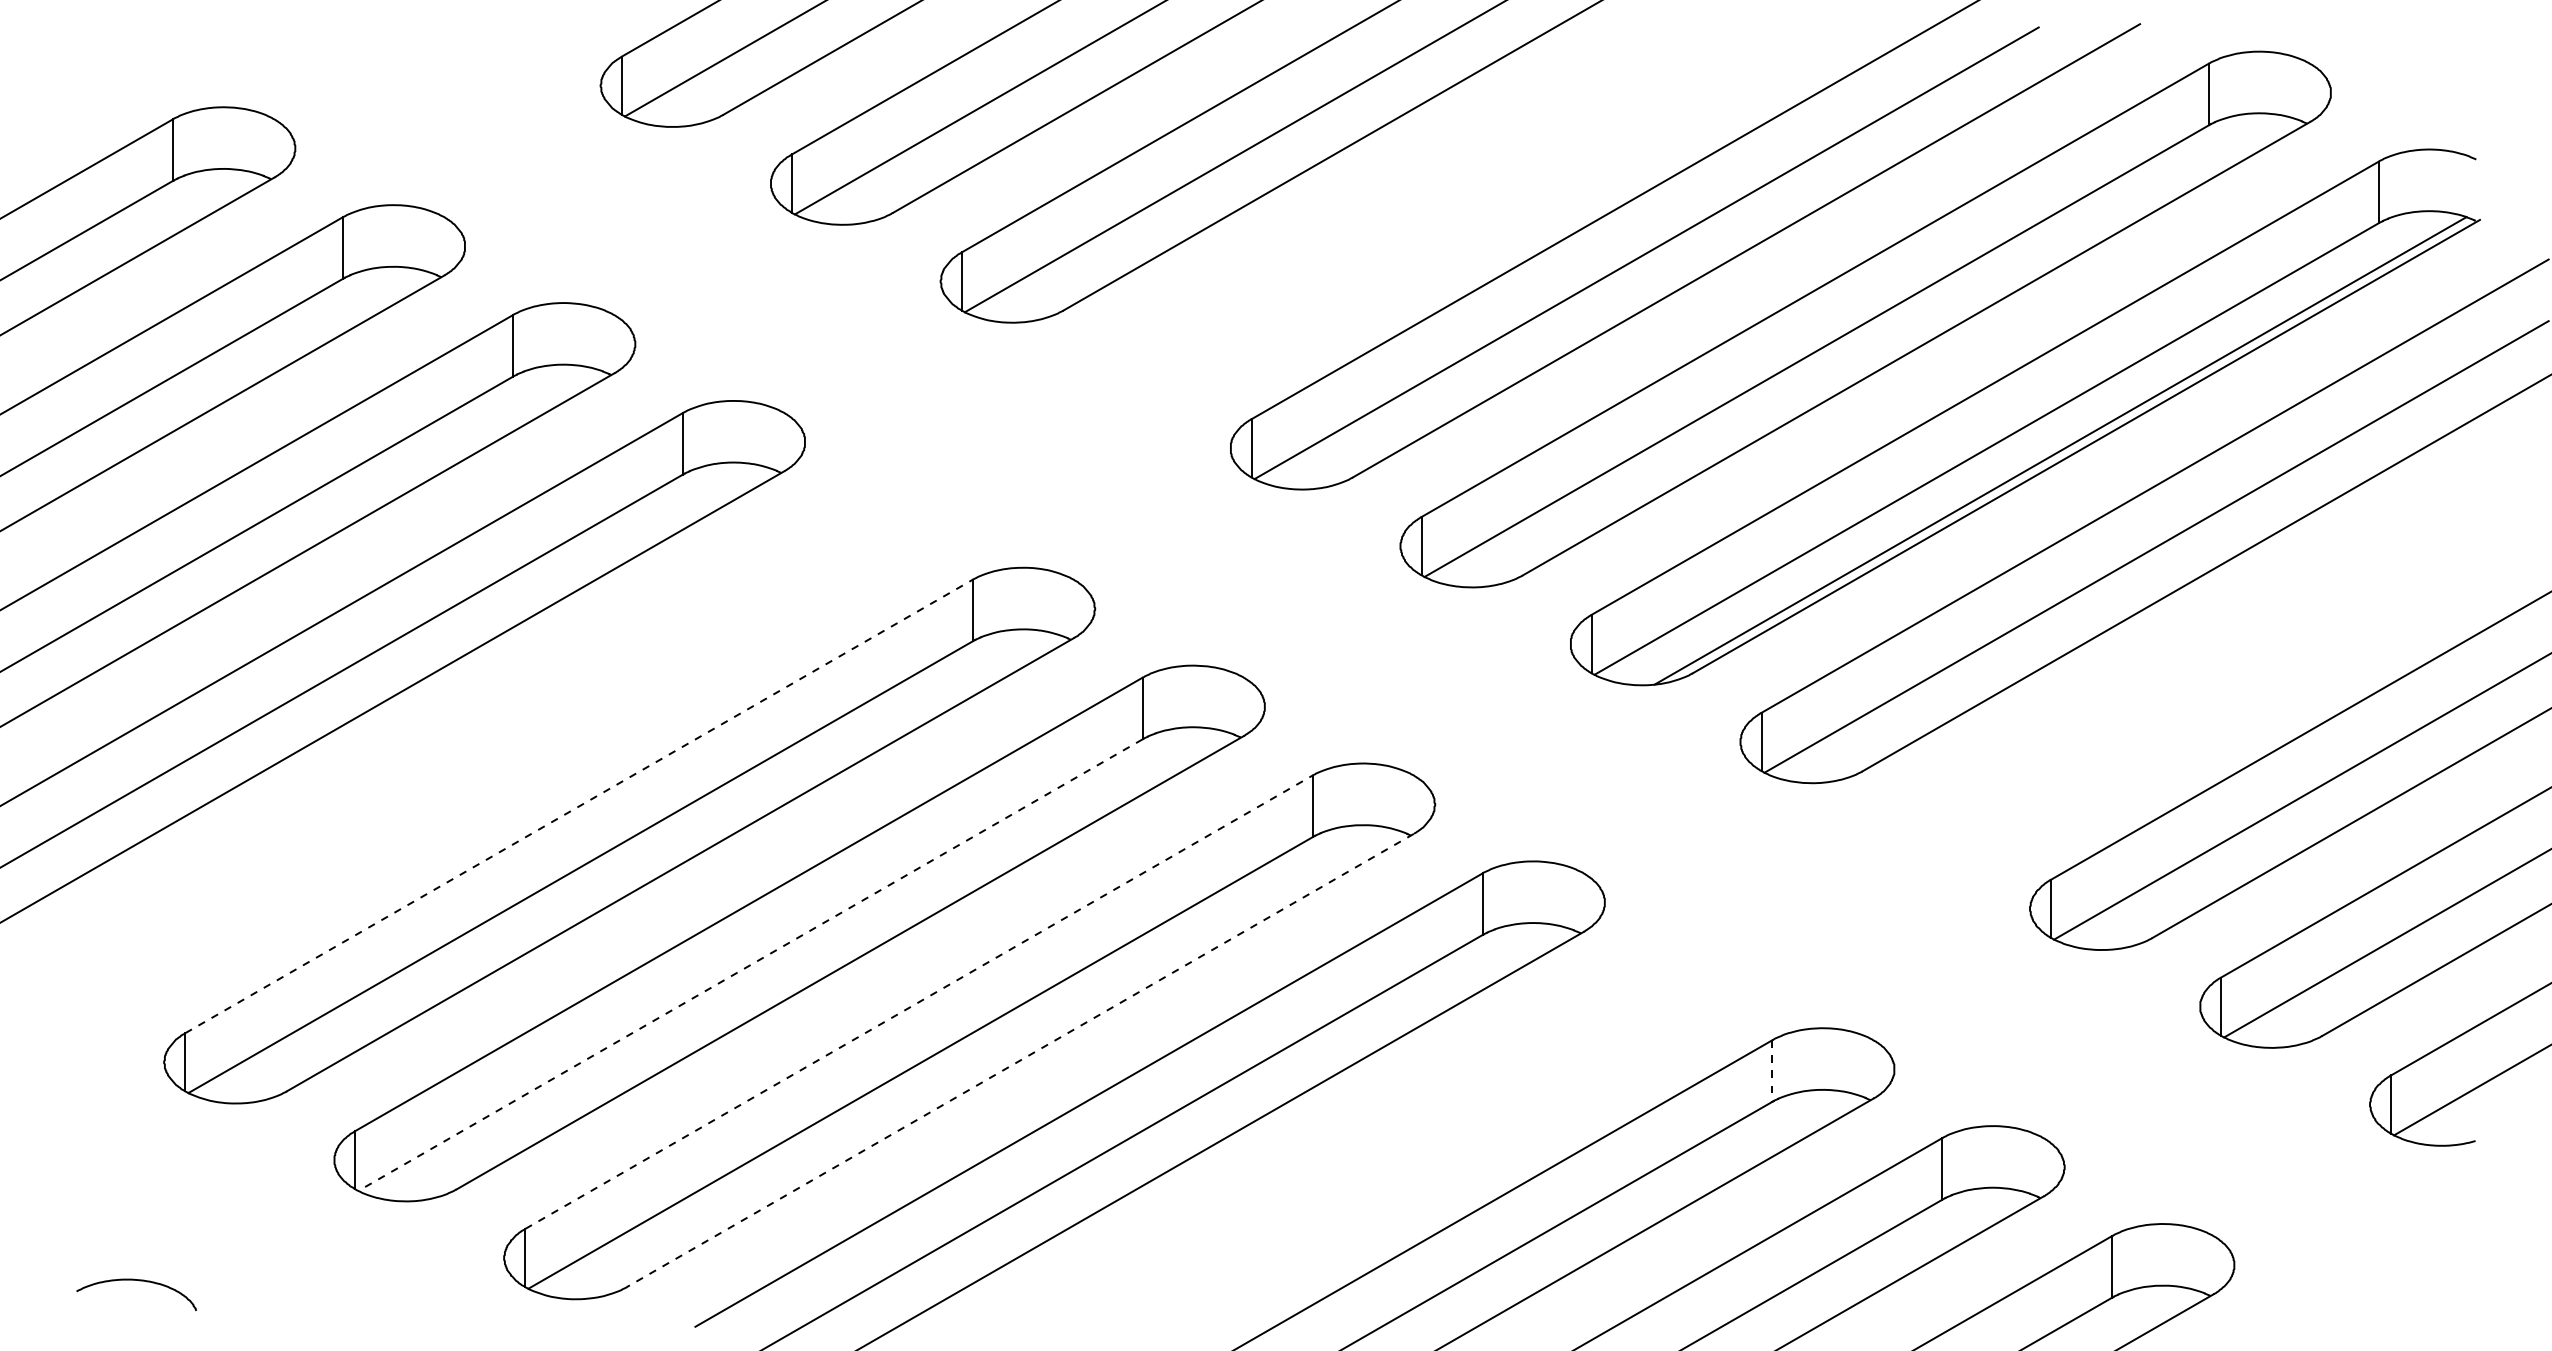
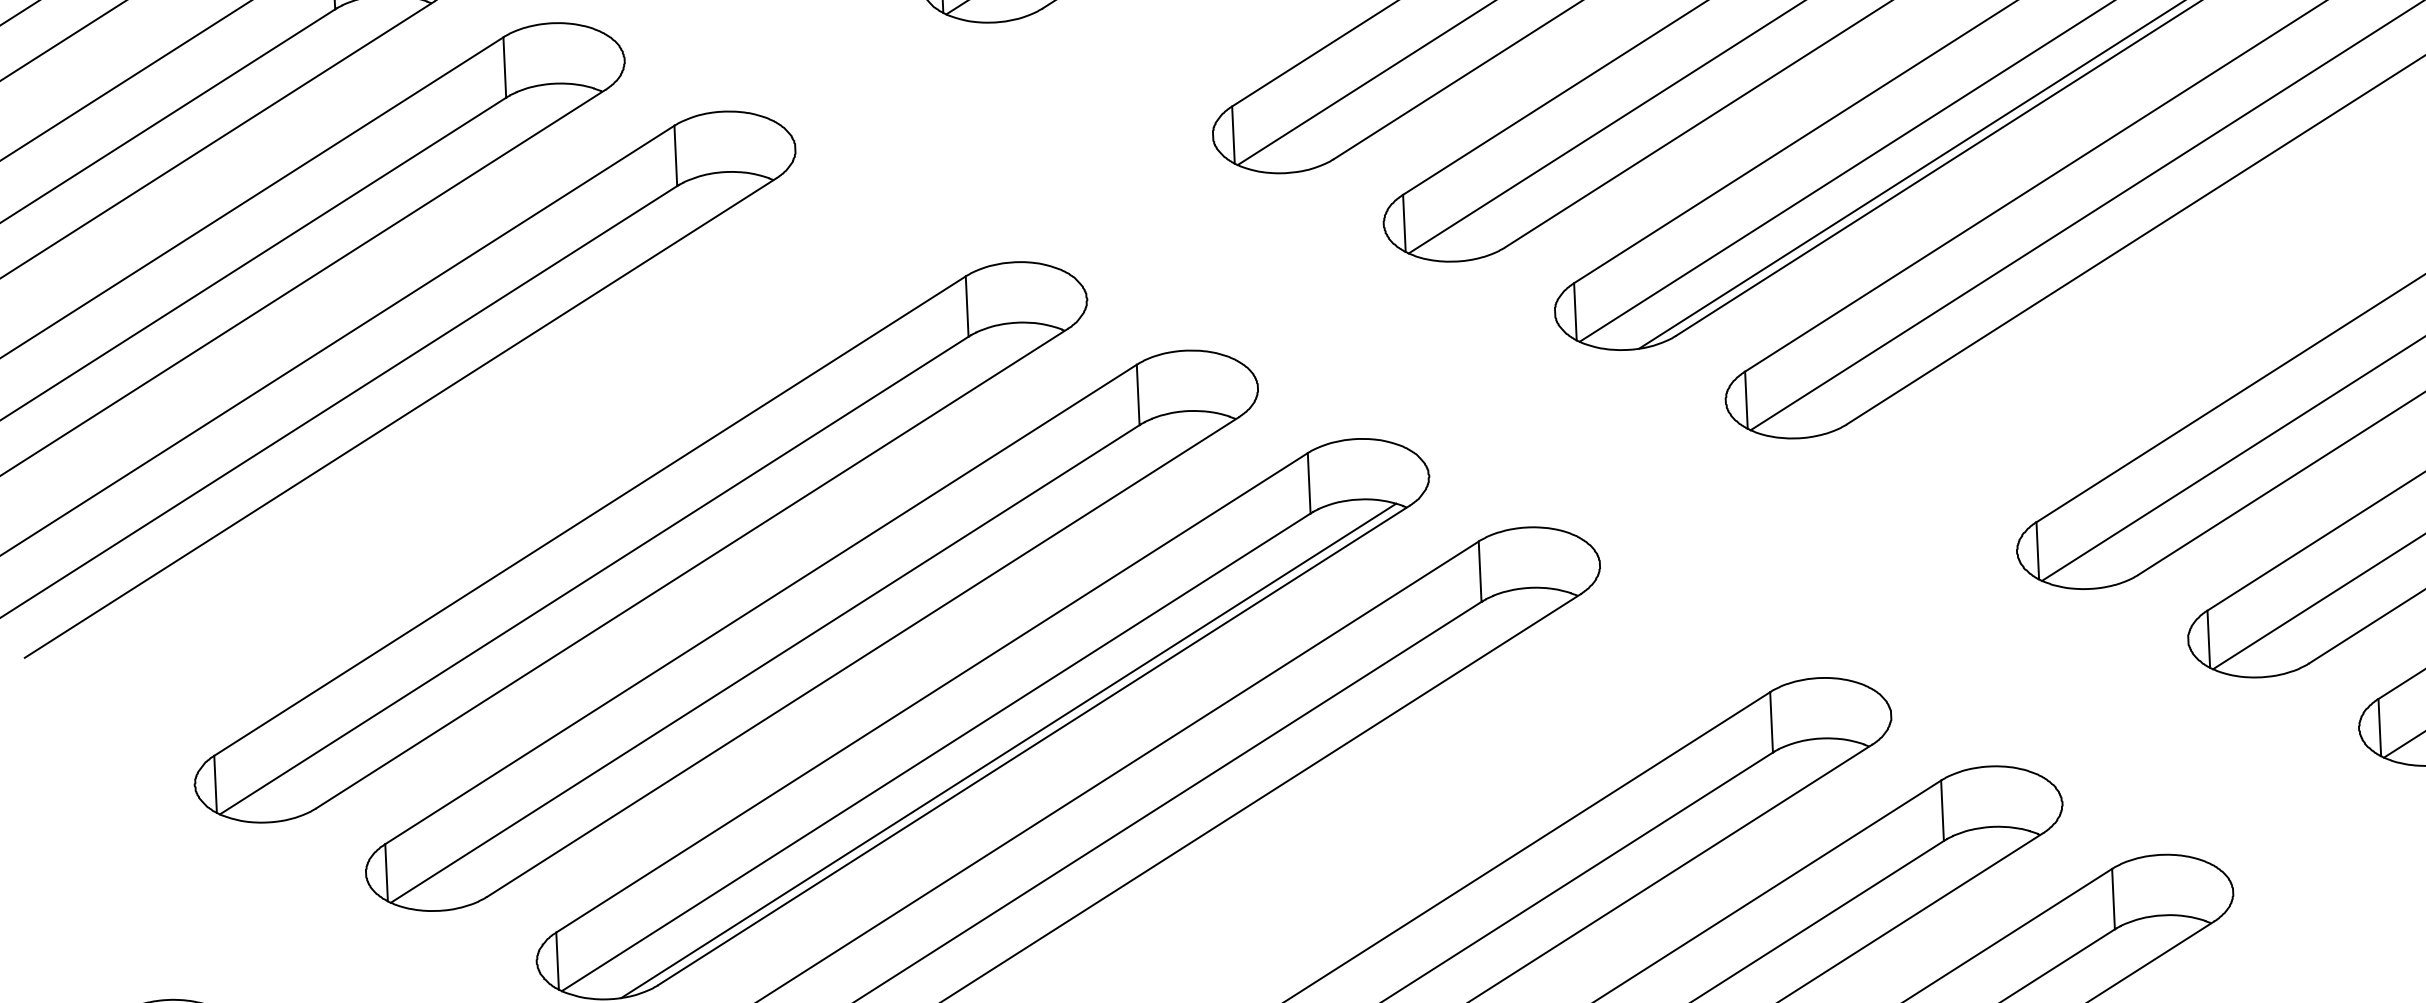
line: (579, 806) -> (590, 516), dashed -> solid
line: (750, 965) -> (765, 664), dashed -> solid
line: (919, 1001) -> (932, 692), dashed -> solid
line: (1019, 1060) -> (1033, 745), dashed -> solid
line: (994, 1064) -> (1008, 750), added
line: (1772, 1071) -> (1771, 722), dashed -> solid

